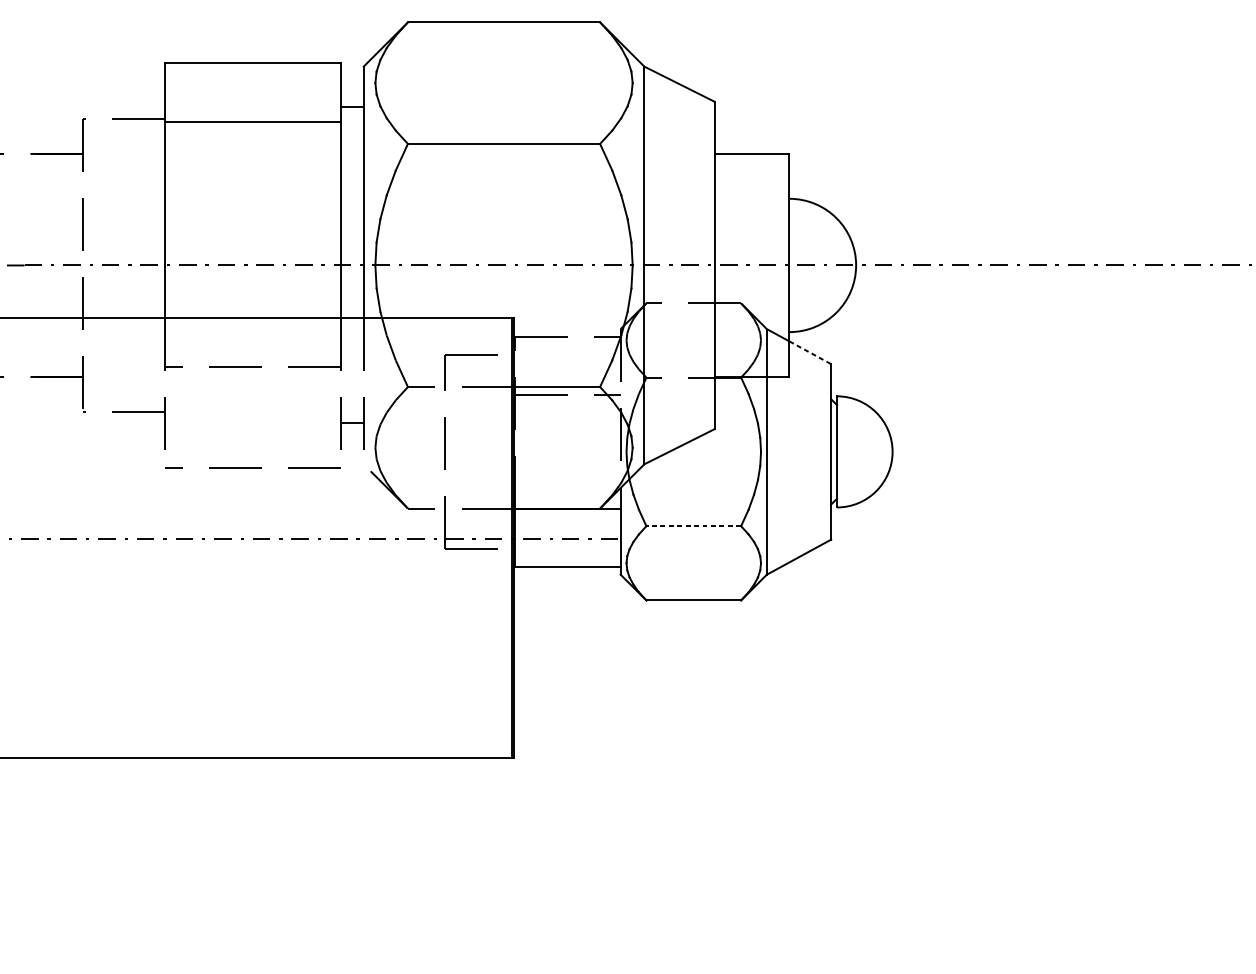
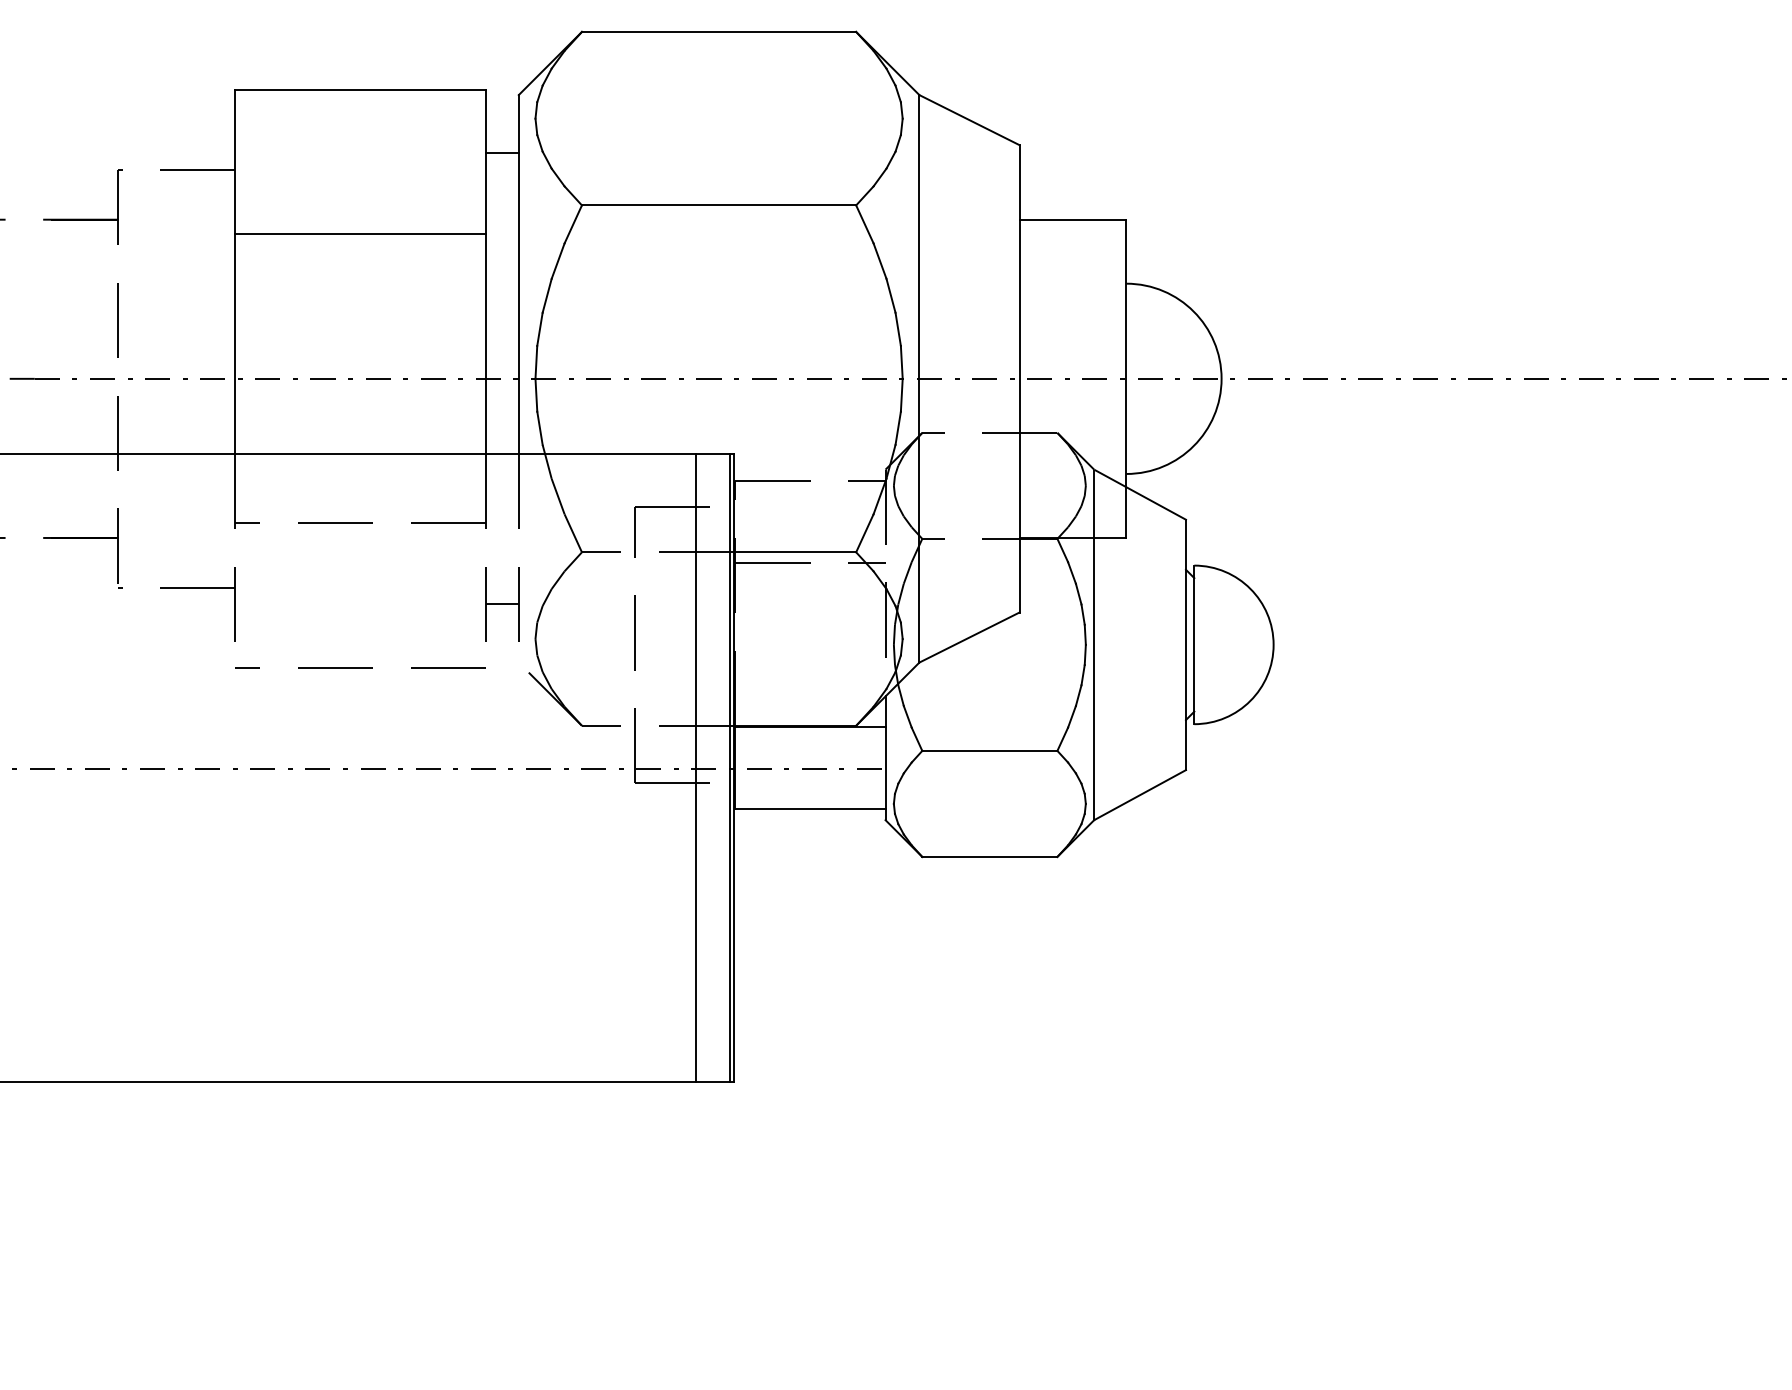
line: (252, 121) -> (360, 234), moved
line: (810, 352) -> (1156, 503), dashed -> solid
line: (693, 525) -> (989, 750), dashed -> solid
line: (487, 538) -> (695, 768), added

